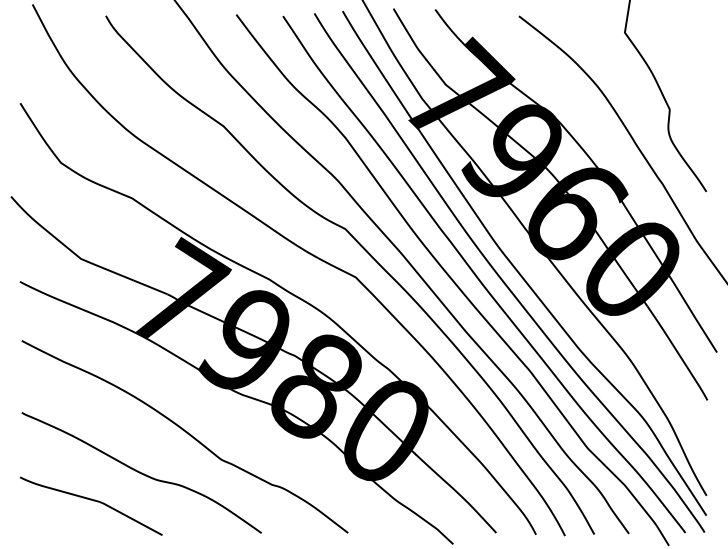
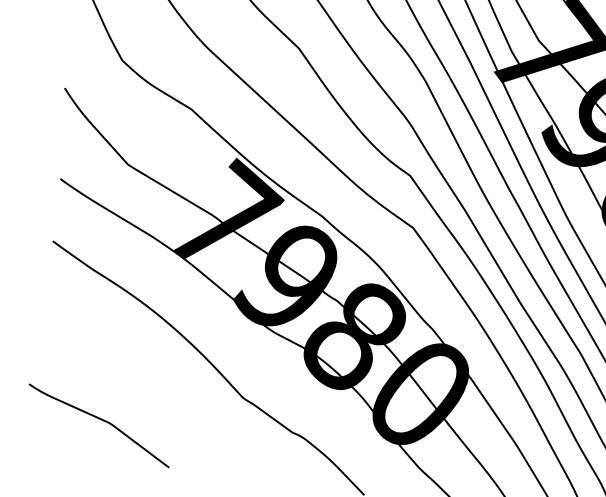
curve: (141, 472) -> (157, 398), removed

